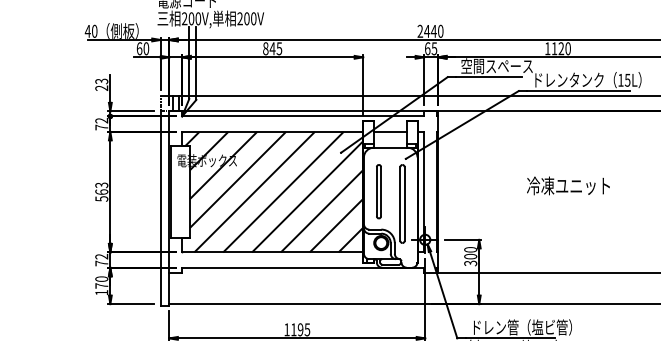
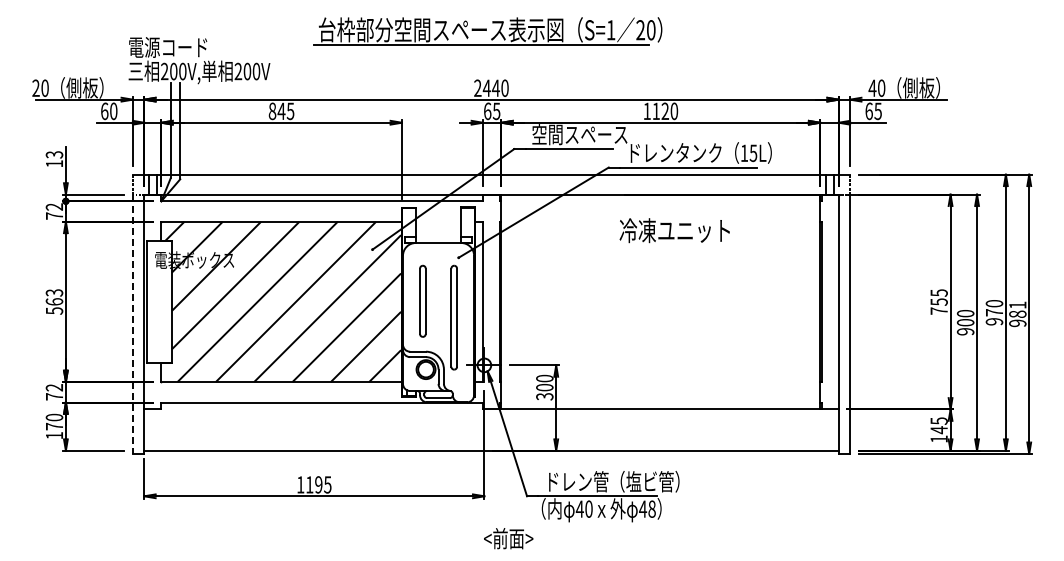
text: (88, 30) -> (36, 87), 40 -> 20
text: (101, 87) -> (53, 163), 23 -> 13
line: (390, 131) -> (438, 221), removed
text: (568, 185) -> (674, 230), moved
line: (160, 209) -> (132, 324), solid -> dashed

